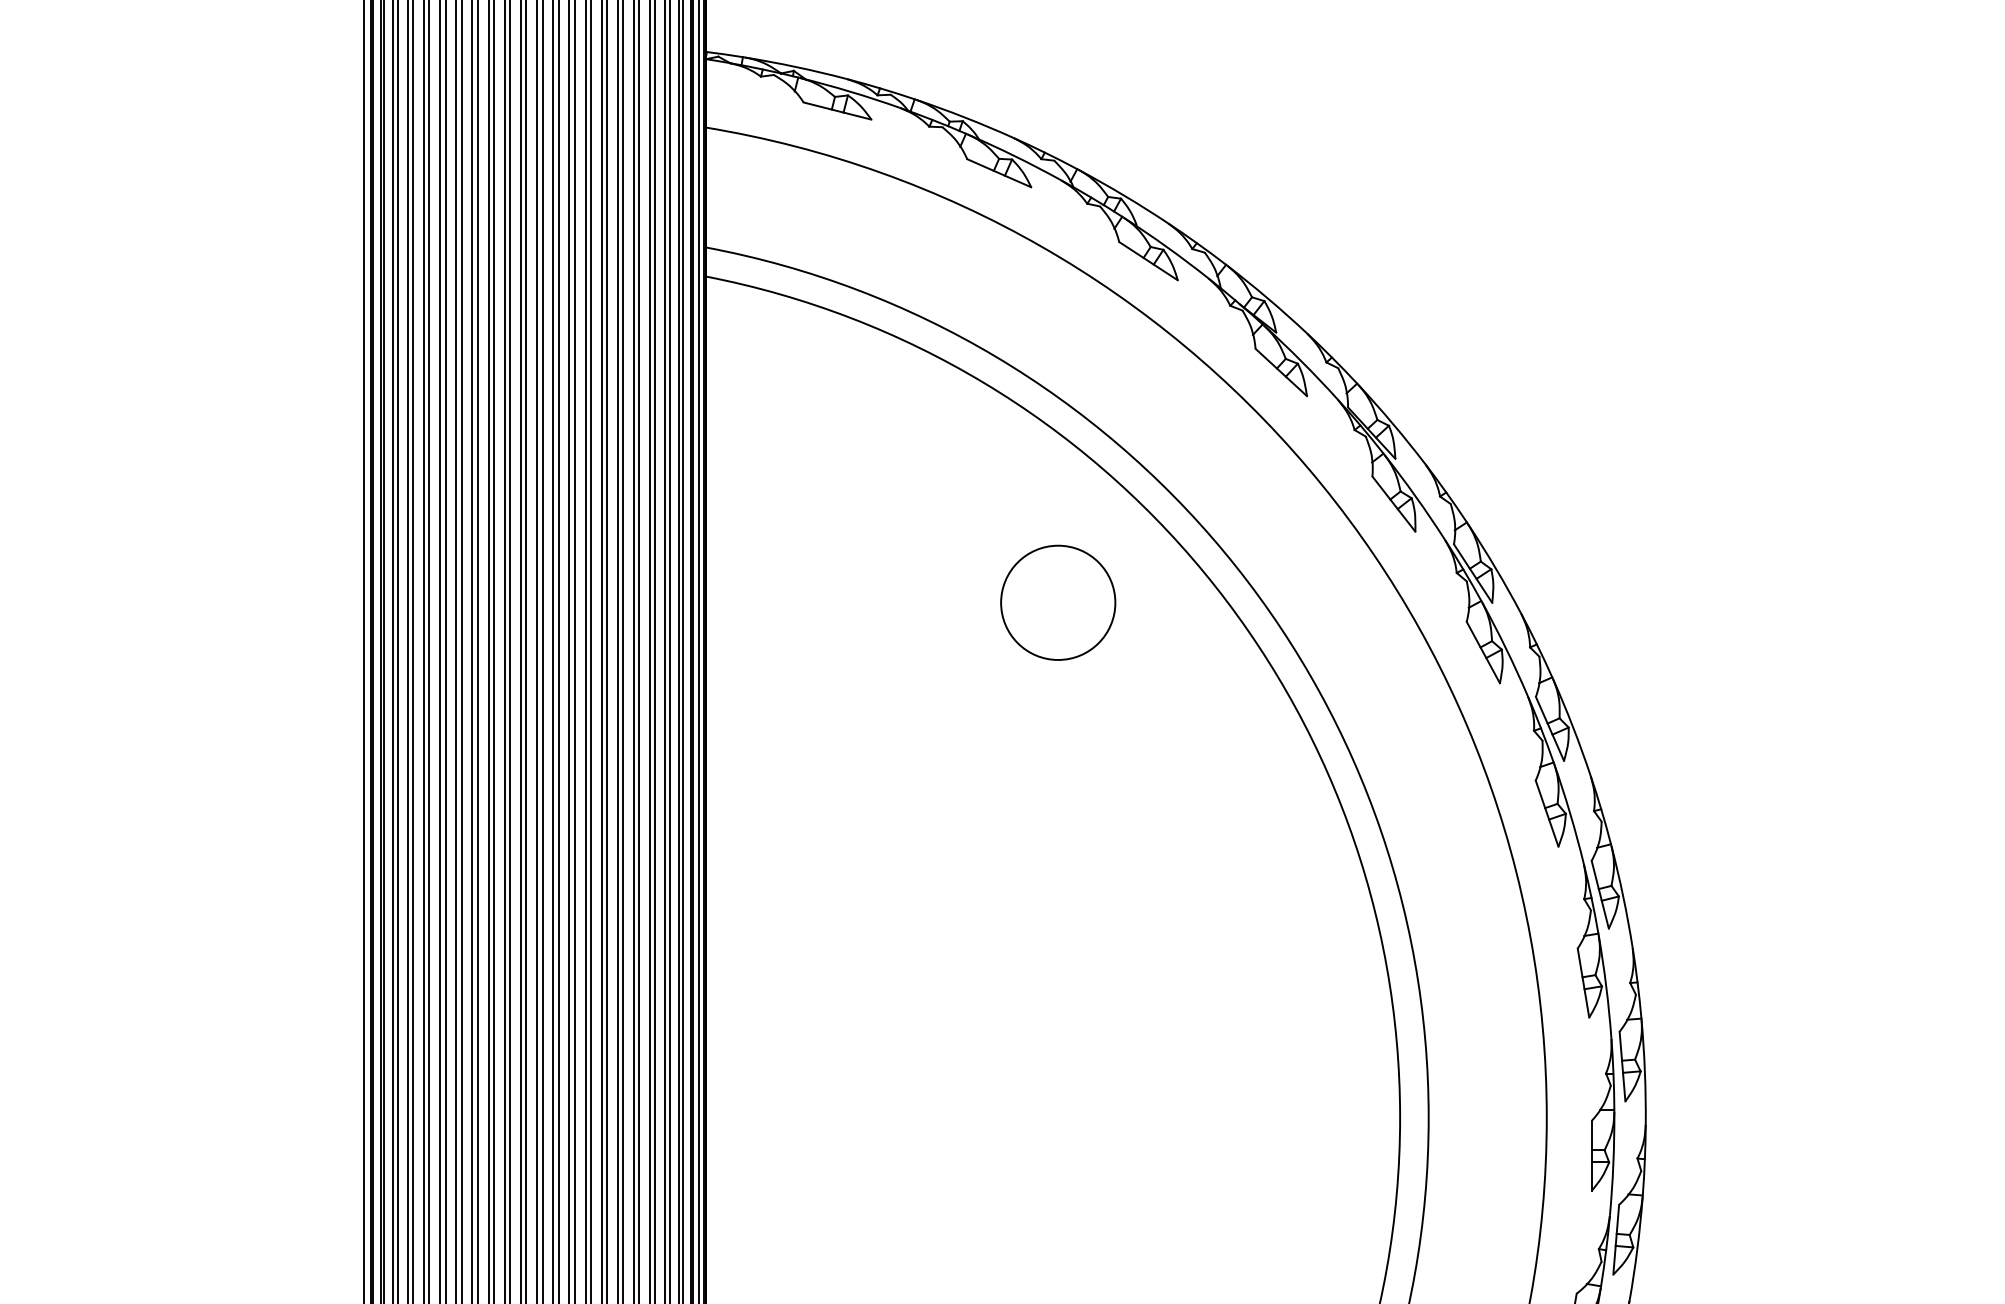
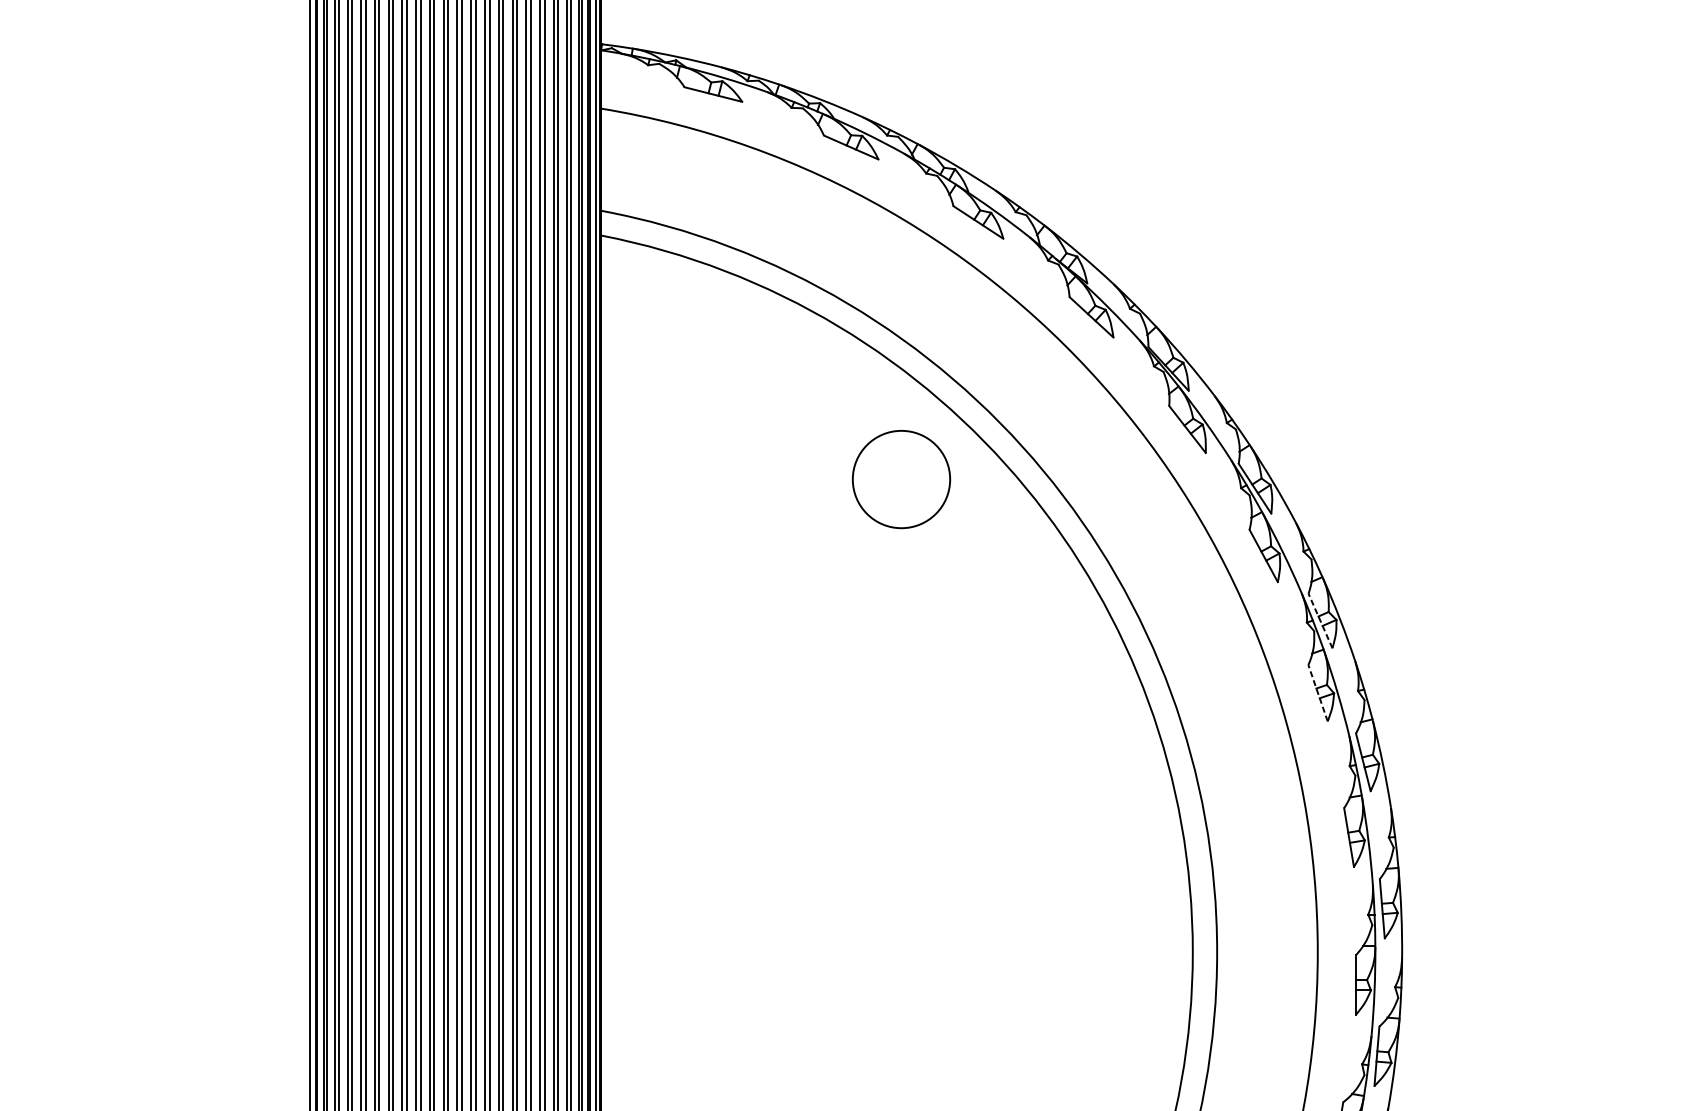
circle: (1058, 602) -> (901, 479), moved
line: (1549, 728) -> (1320, 620), solid -> dashed
line: (1547, 813) -> (1318, 693), solid -> dashed

